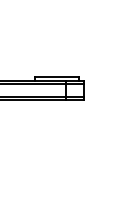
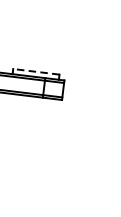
line: (57, 76) -> (36, 71), solid -> dashed

